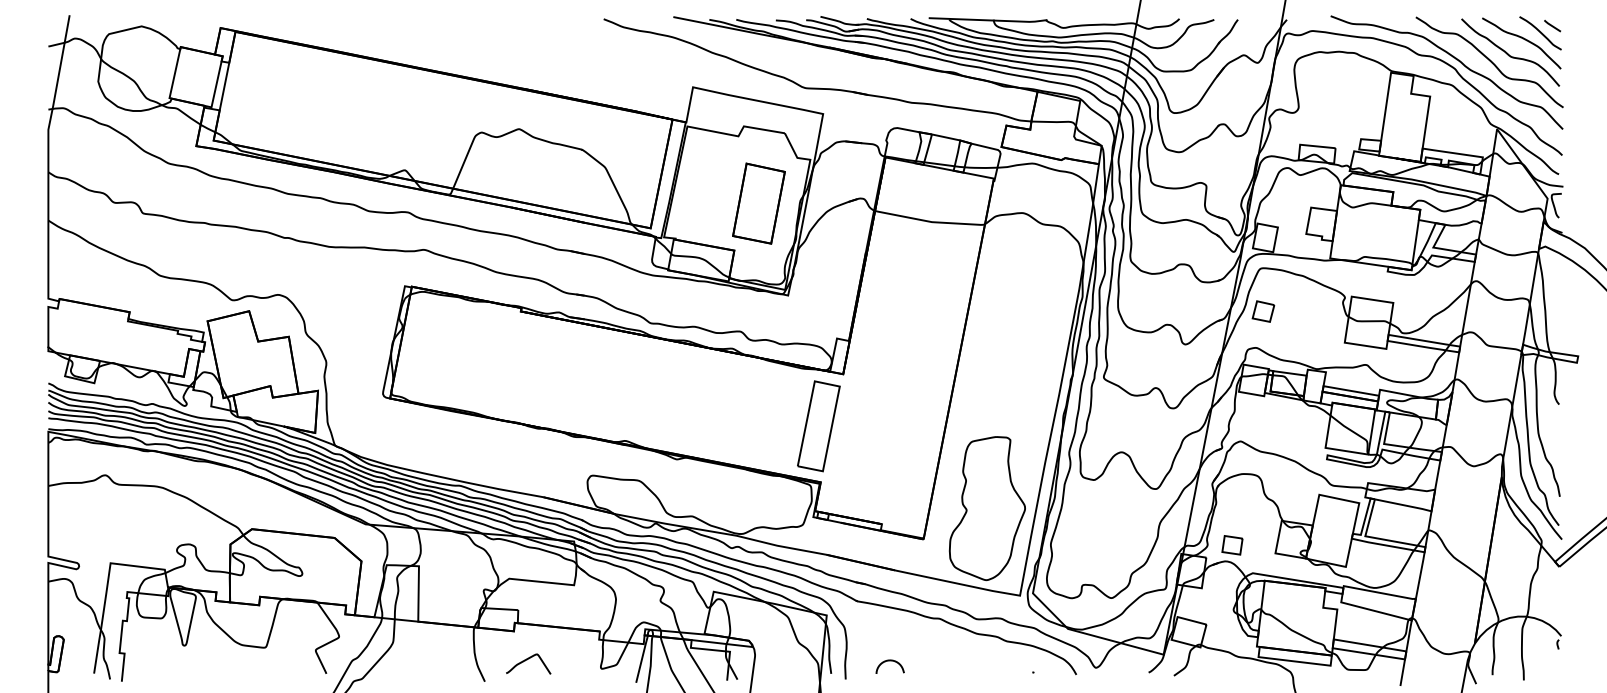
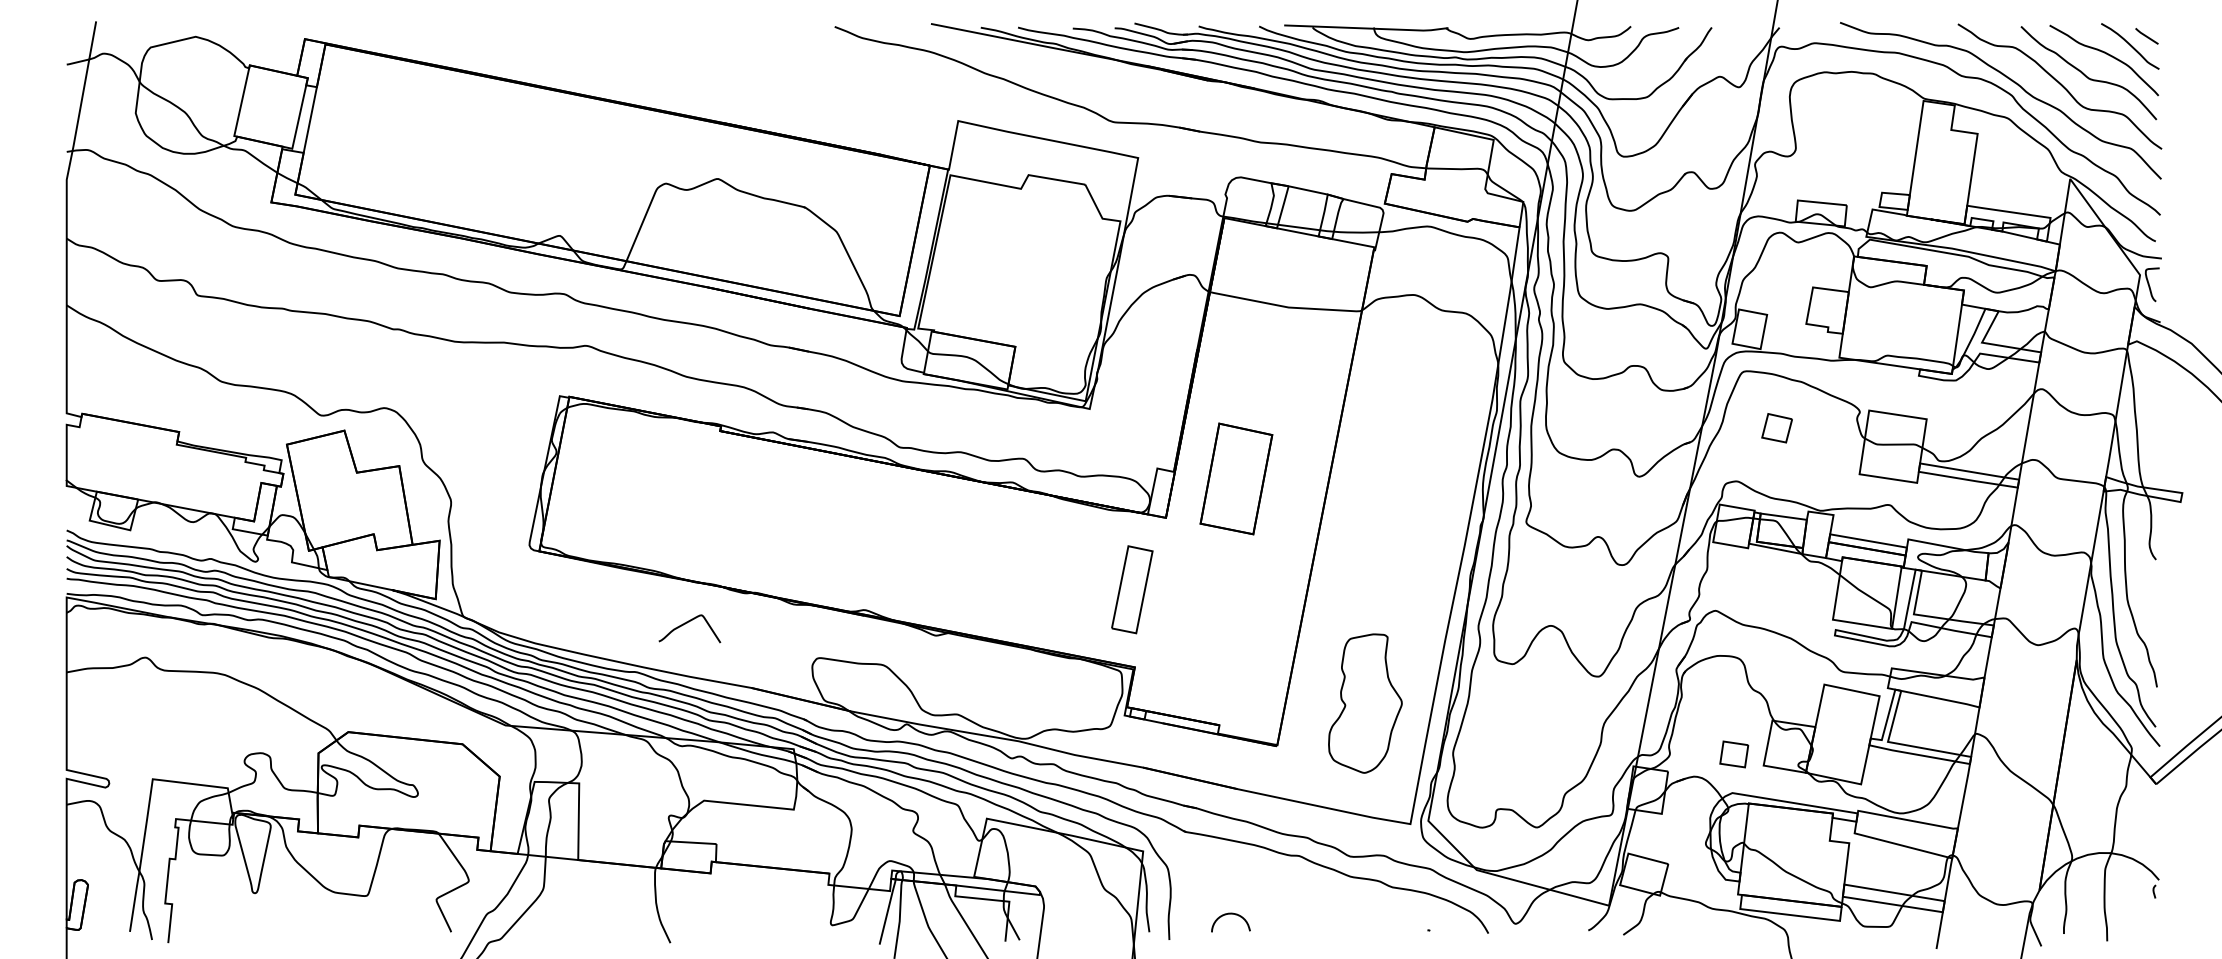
part: (759, 203) -> (1236, 478), moved
part: (1263, 311) -> (1776, 428), moved
part: (819, 426) -> (1132, 589), size x0.7
part: (987, 508) -> (1365, 703), size x0.7
part: (1232, 545) -> (1734, 754), moved
curve: (526, 660) -> (687, 623), moved

